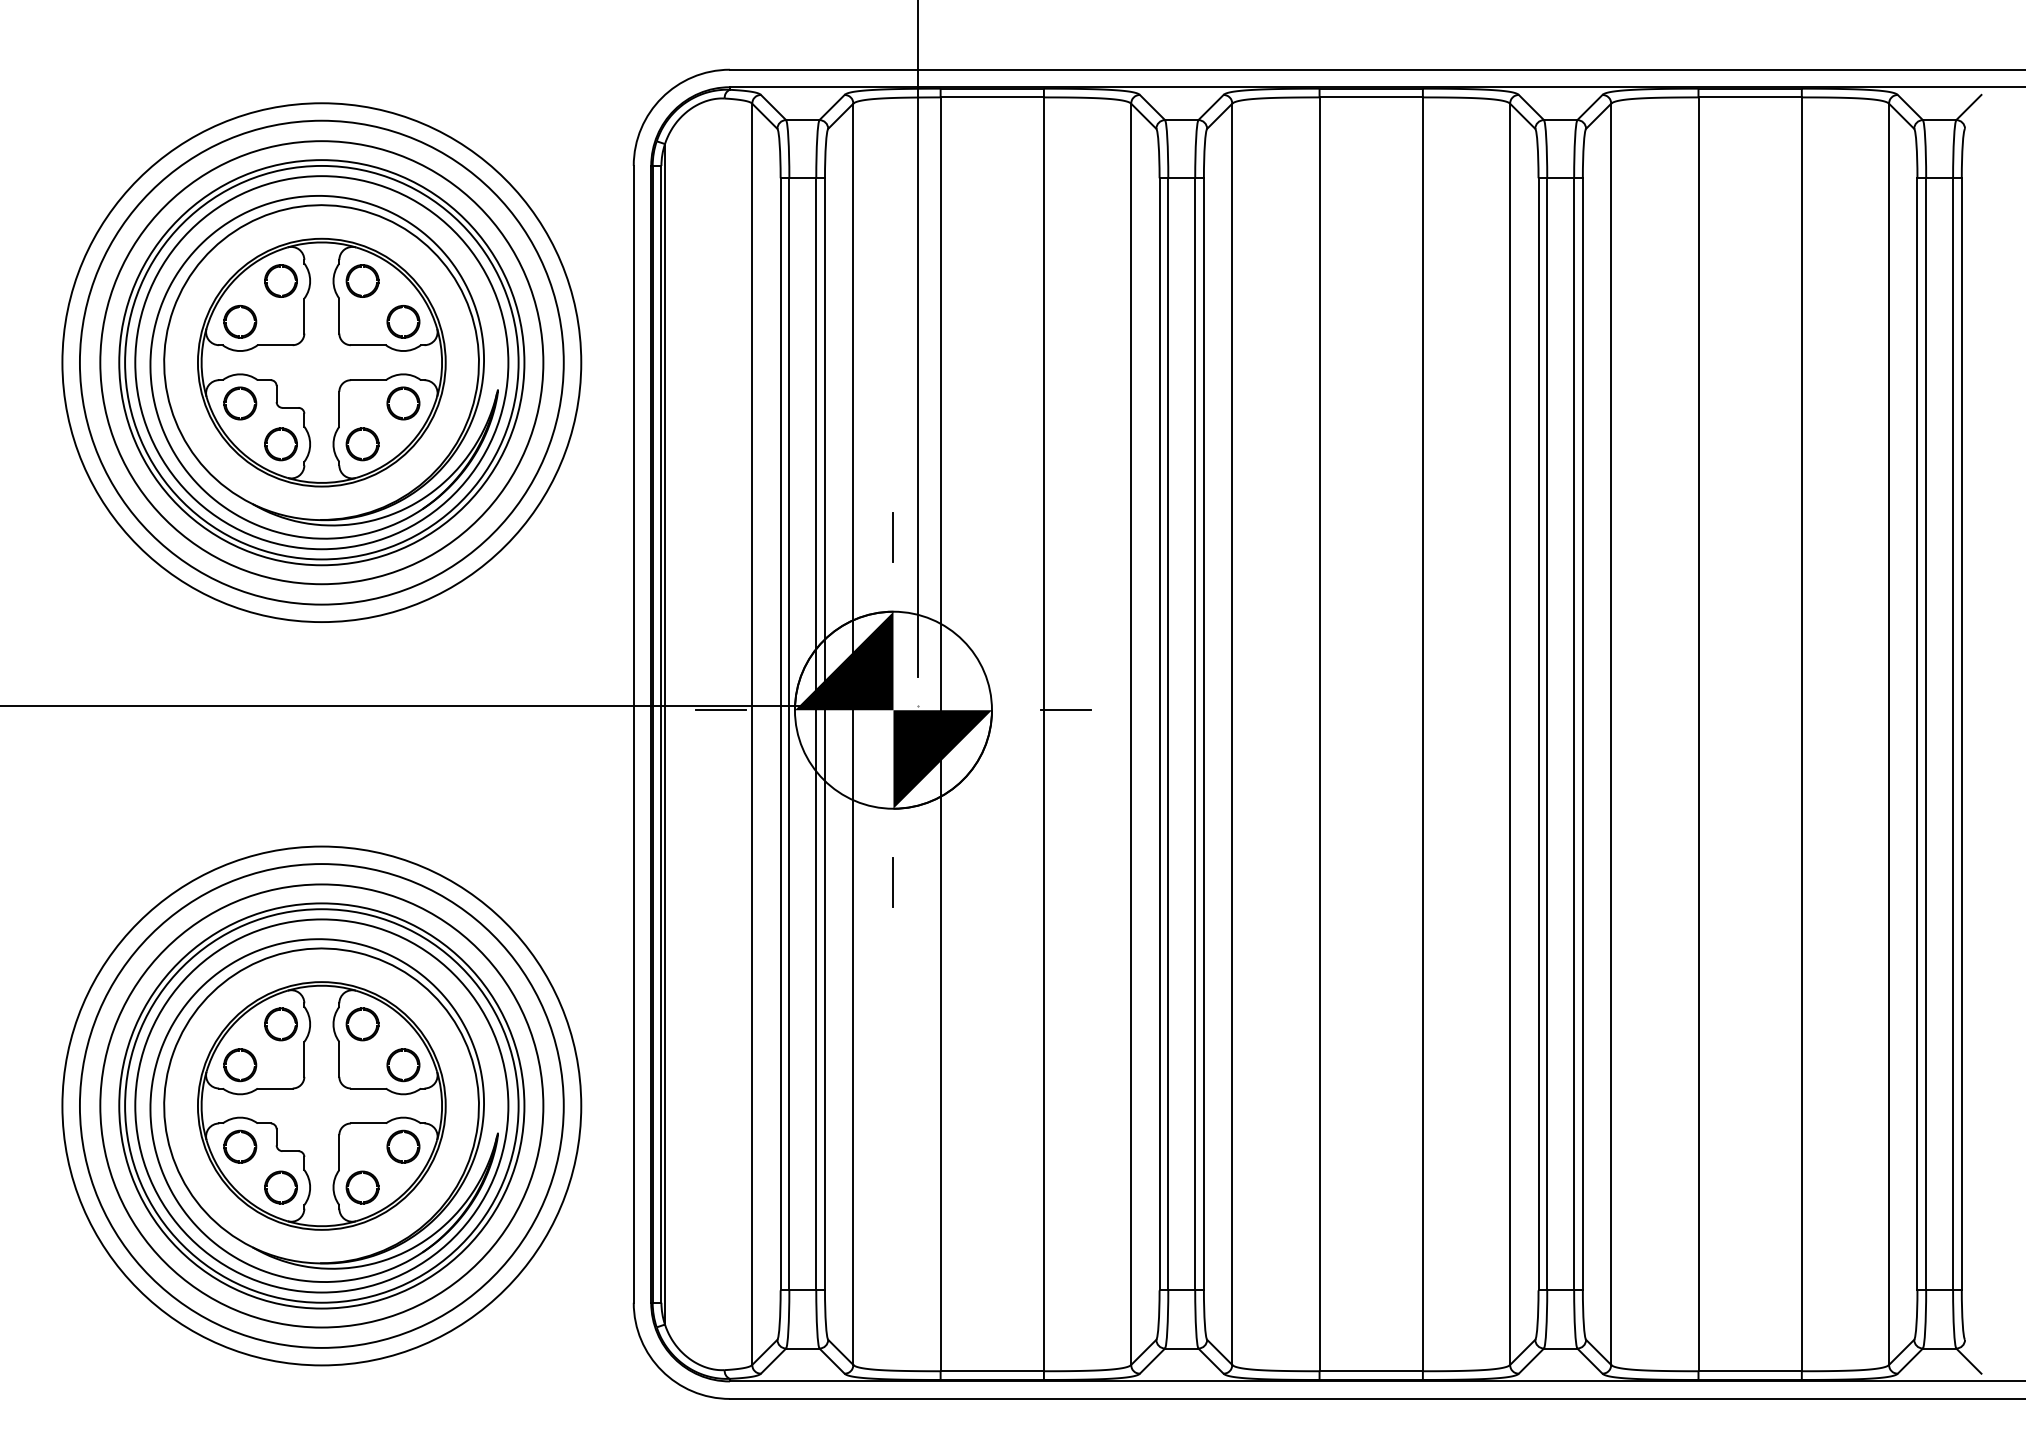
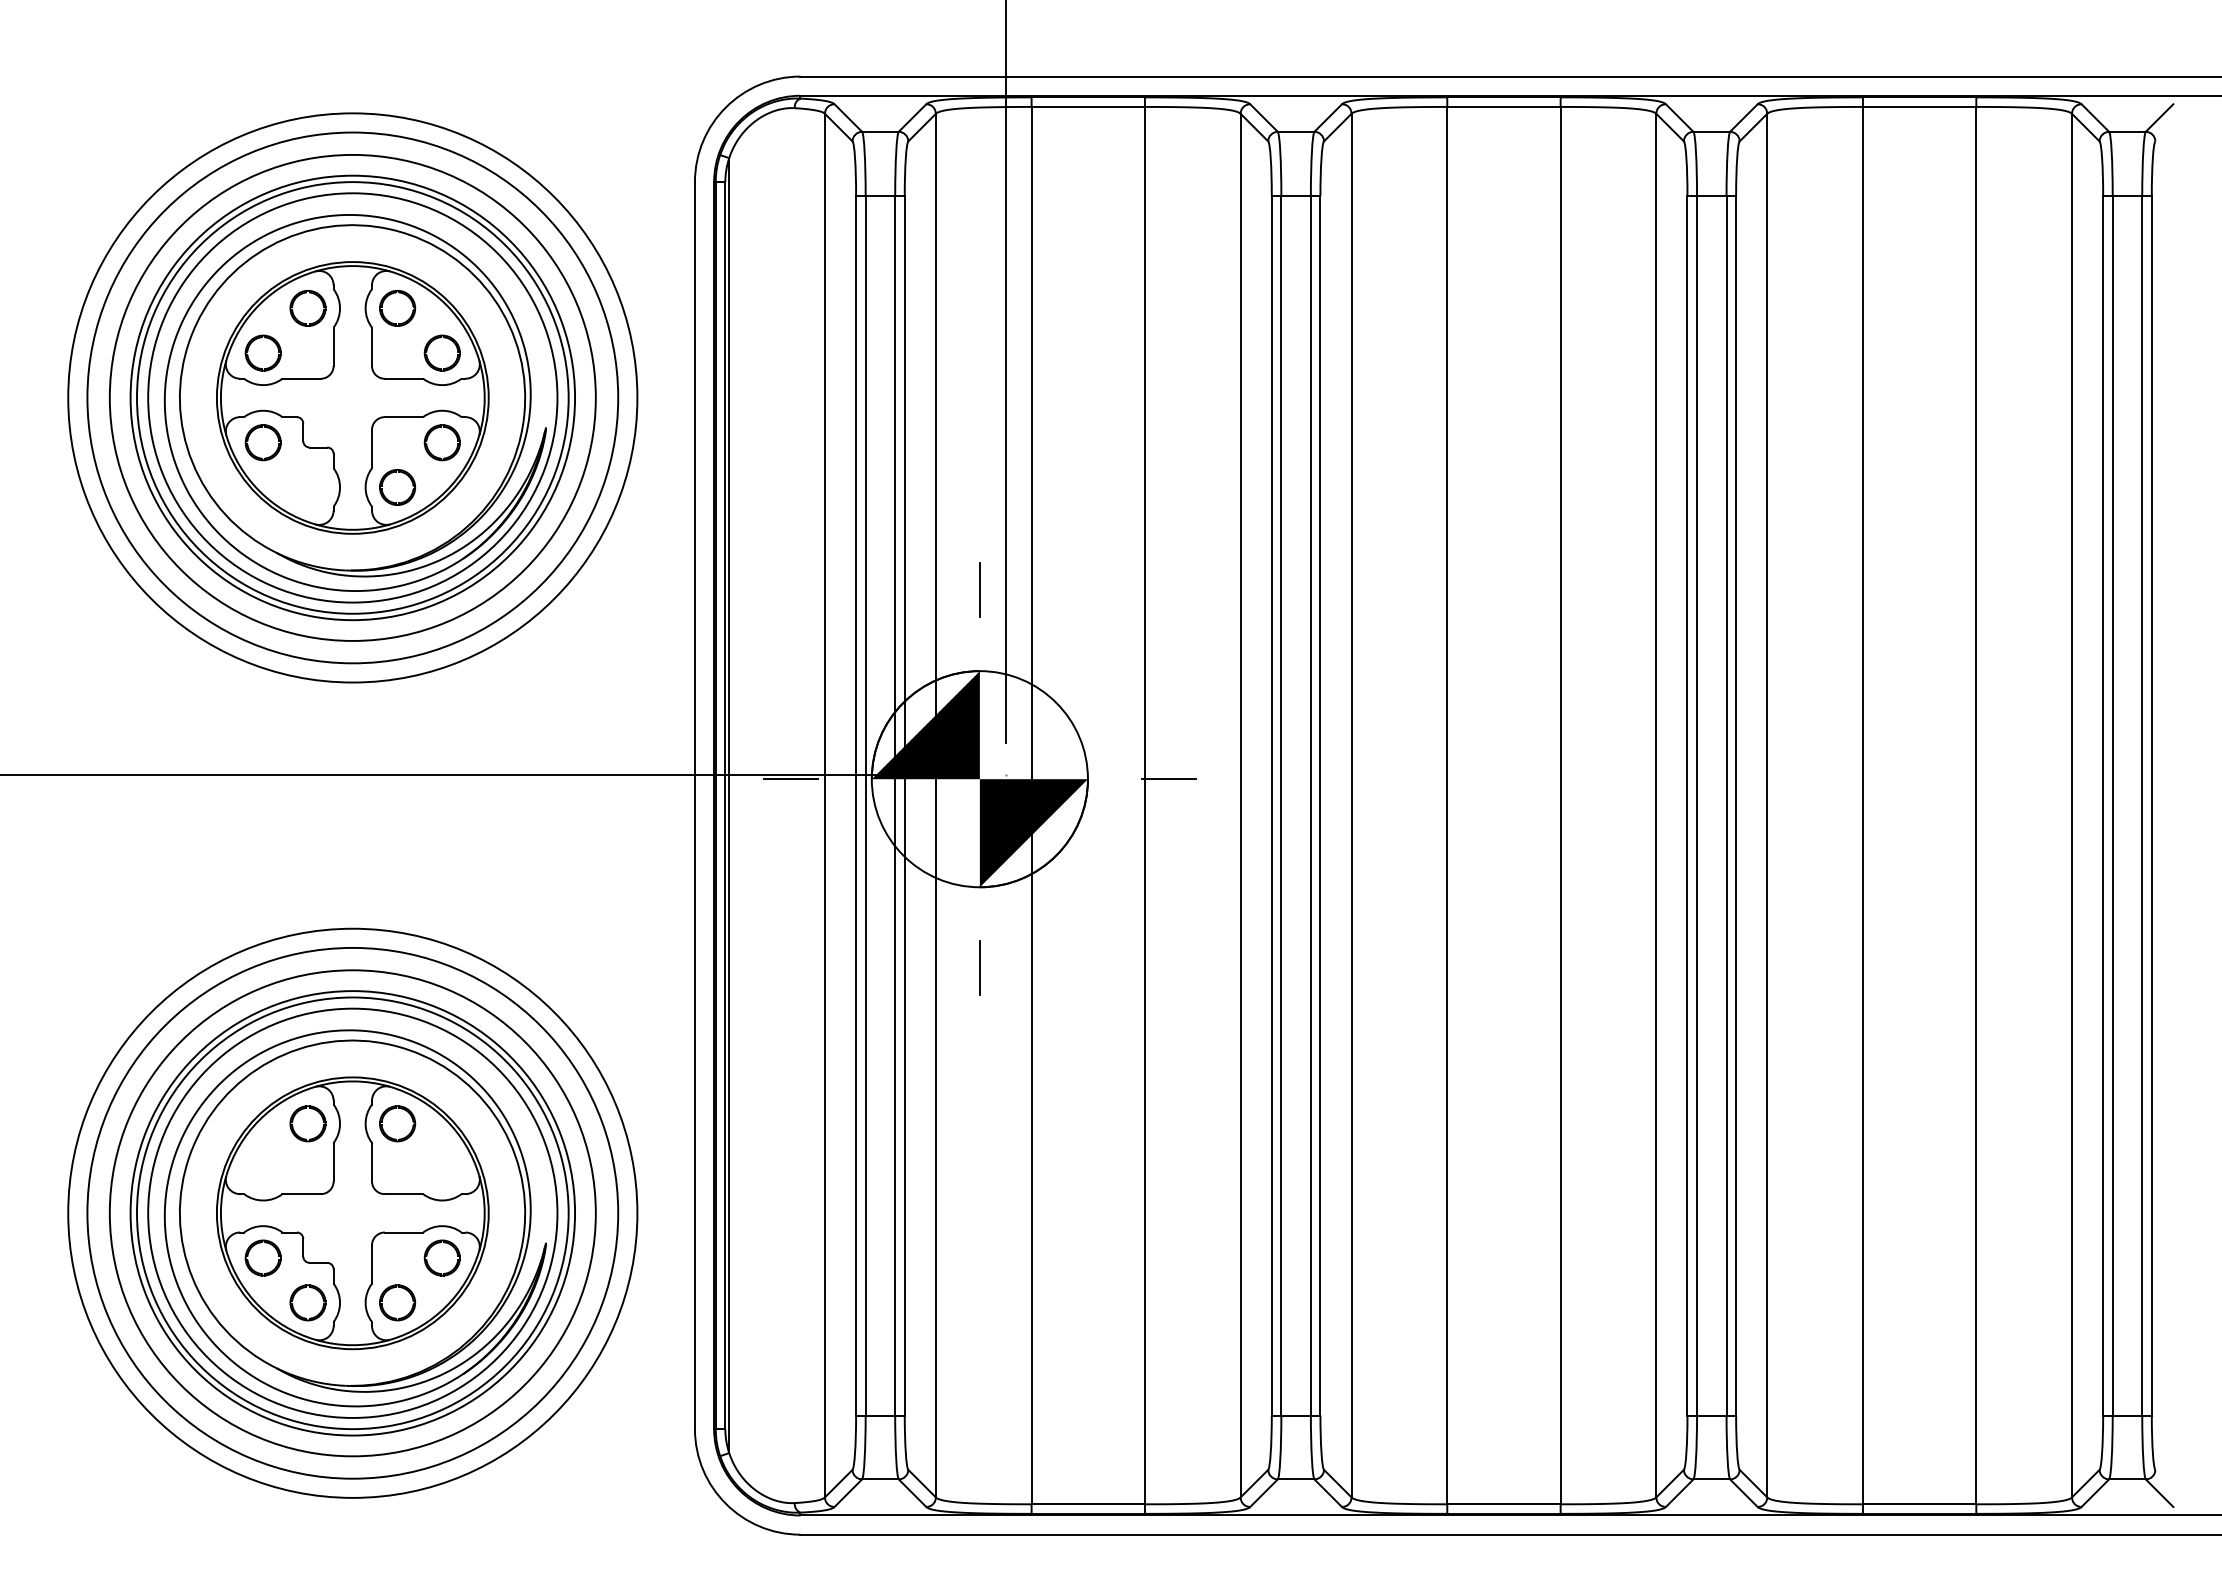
circle: (280, 444) -> (307, 487), removed
part: (239, 1065) -> (262, 1168), removed
part: (402, 1065) -> (441, 1168), removed

